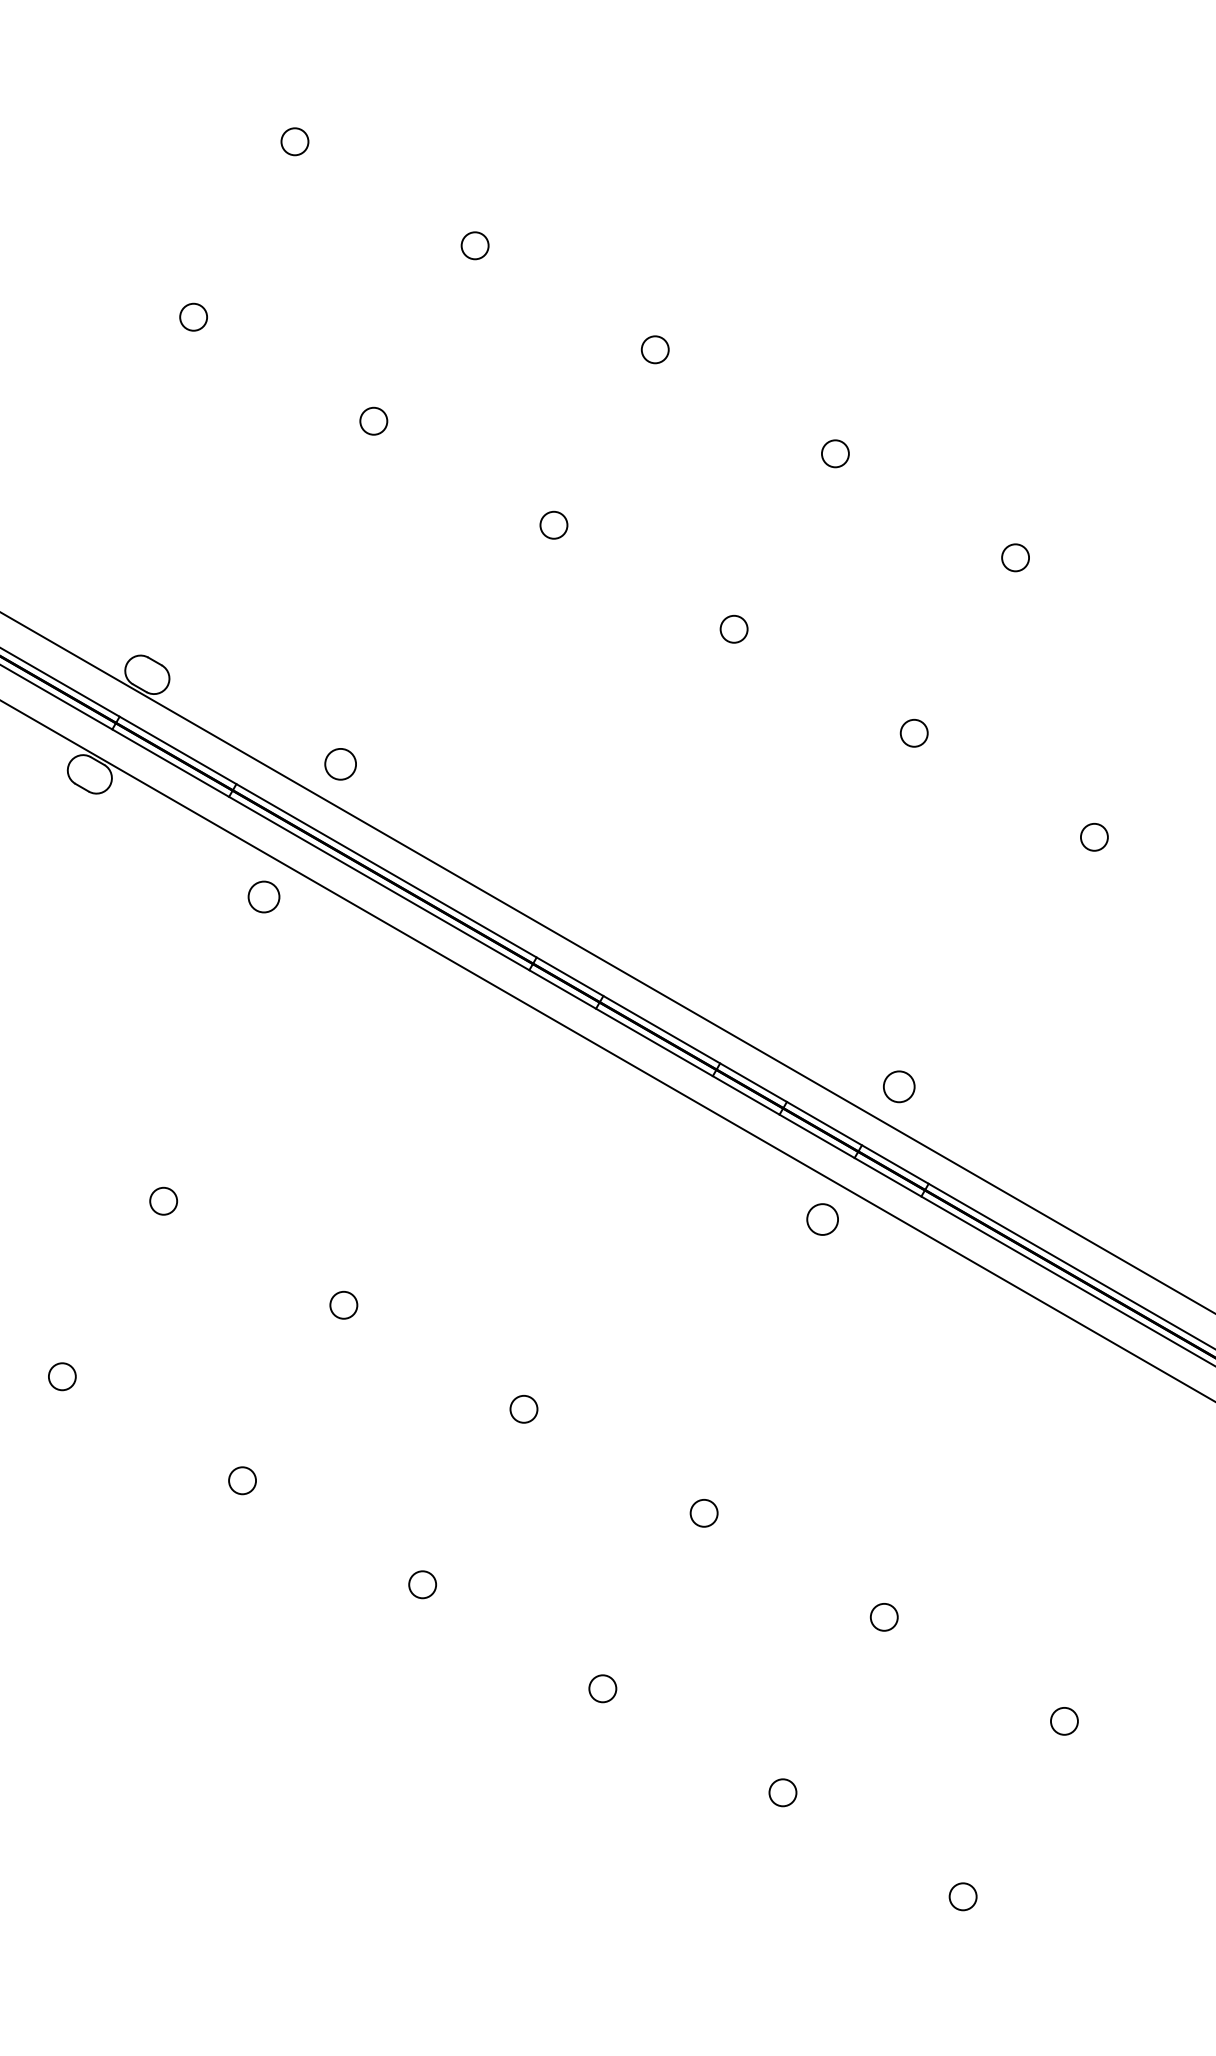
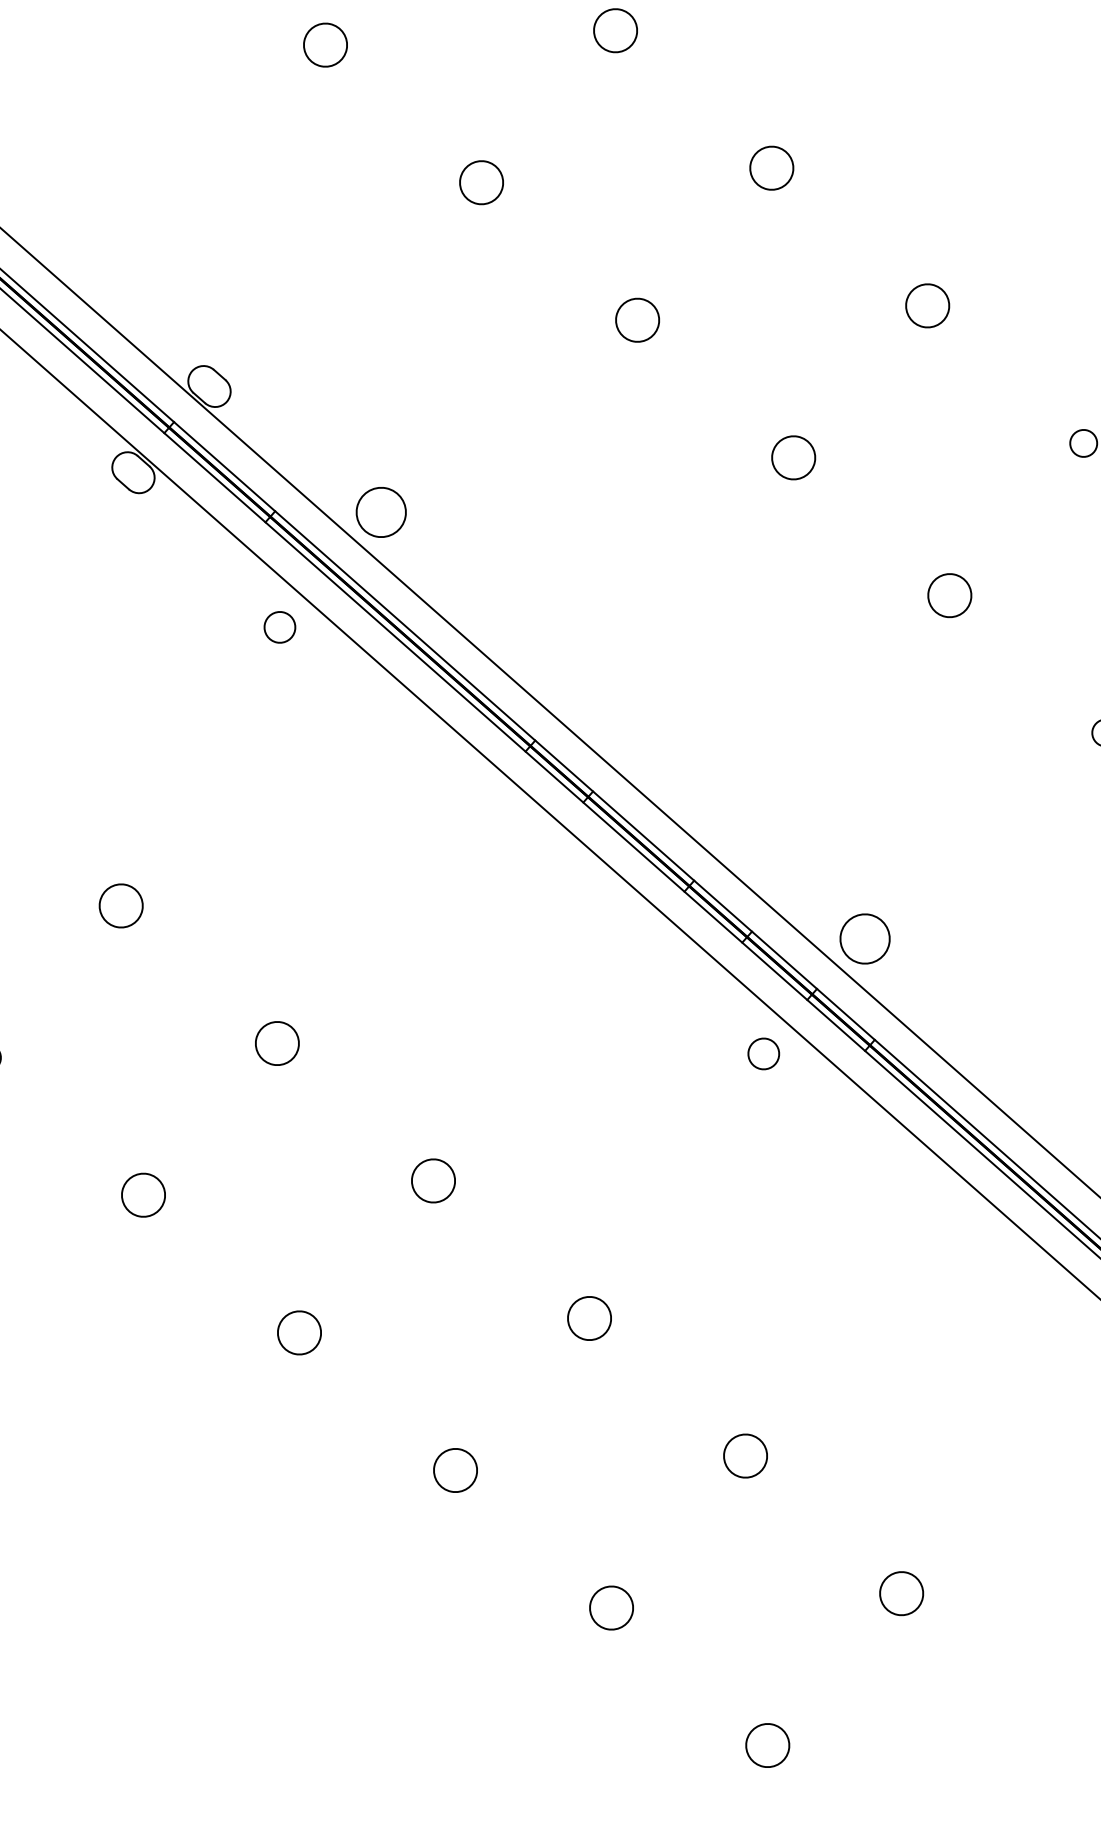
circle: (474, 245) -> (615, 30), size x1.6
circle: (193, 316) -> (325, 44), size x1.6
circle: (654, 349) -> (770, 167), size x1.6
circle: (373, 420) -> (481, 181), size x1.6
circle: (834, 453) -> (926, 305), size x1.6
circle: (553, 524) -> (637, 319), size x1.6
circle: (733, 628) -> (793, 456), size x1.6
circle: (913, 732) -> (949, 594), size x1.6
circle: (340, 763) -> (381, 511), size x1.6
circle: (898, 1086) -> (864, 938), size x1.6
circle: (163, 1200) -> (121, 905), size x1.6
circle: (343, 1304) -> (277, 1042), size x1.6
circle: (523, 1408) -> (433, 1180), size x1.6
circle: (242, 1480) -> (143, 1195), size x1.6
circle: (703, 1512) -> (589, 1317), size x1.6
circle: (422, 1584) -> (299, 1332), size x1.6
circle: (883, 1616) -> (744, 1455), size x1.6
circle: (602, 1688) -> (455, 1470), size x1.6
circle: (1063, 1720) -> (900, 1592), size x1.6
circle: (782, 1792) -> (611, 1607), size x1.6
circle: (962, 1896) -> (767, 1745), size x1.6

